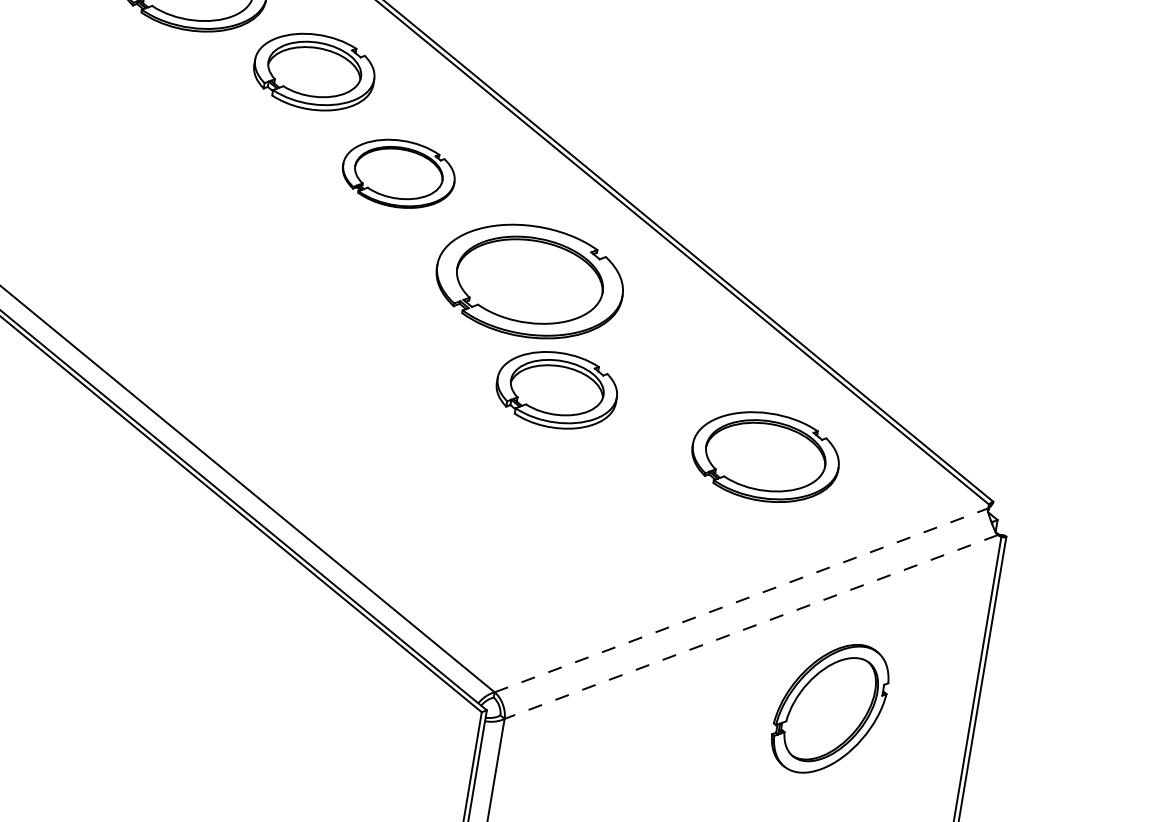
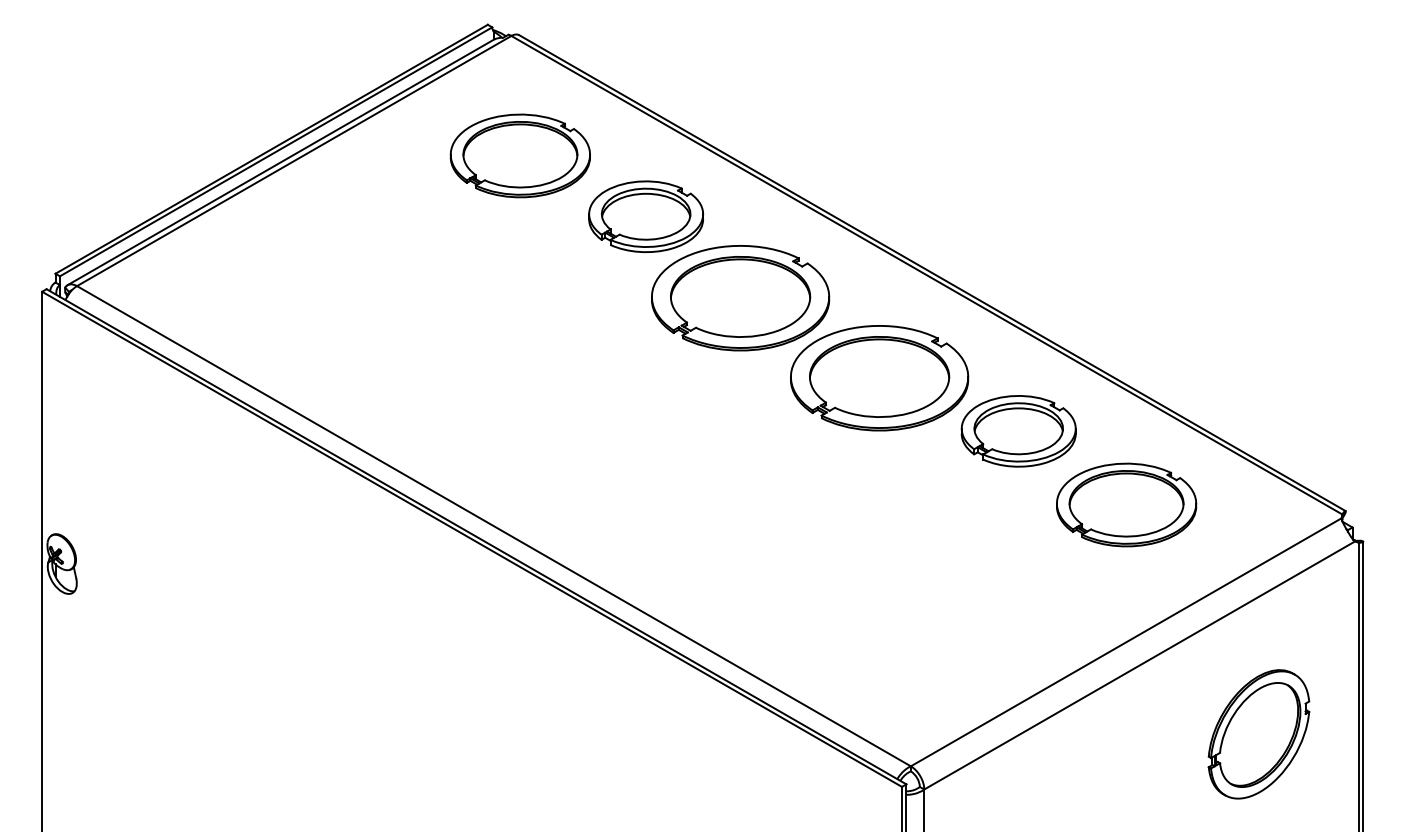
part: (398, 173) -> (740, 298), size x1.67
part: (556, 390) -> (1018, 431), moved
line: (741, 600) -> (1126, 642), dashed -> solid
line: (751, 626) -> (1139, 665), dashed -> solid
part: (829, 708) -> (1258, 734), moved

